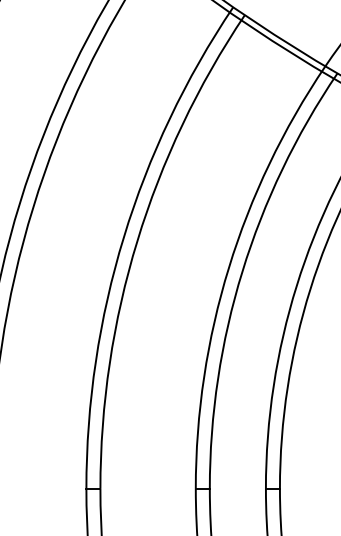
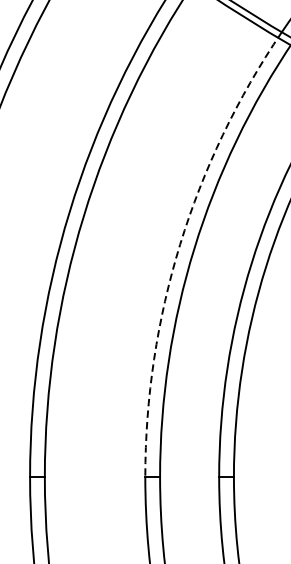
arc: (228, 267) -> (179, 244), solid -> dashed

